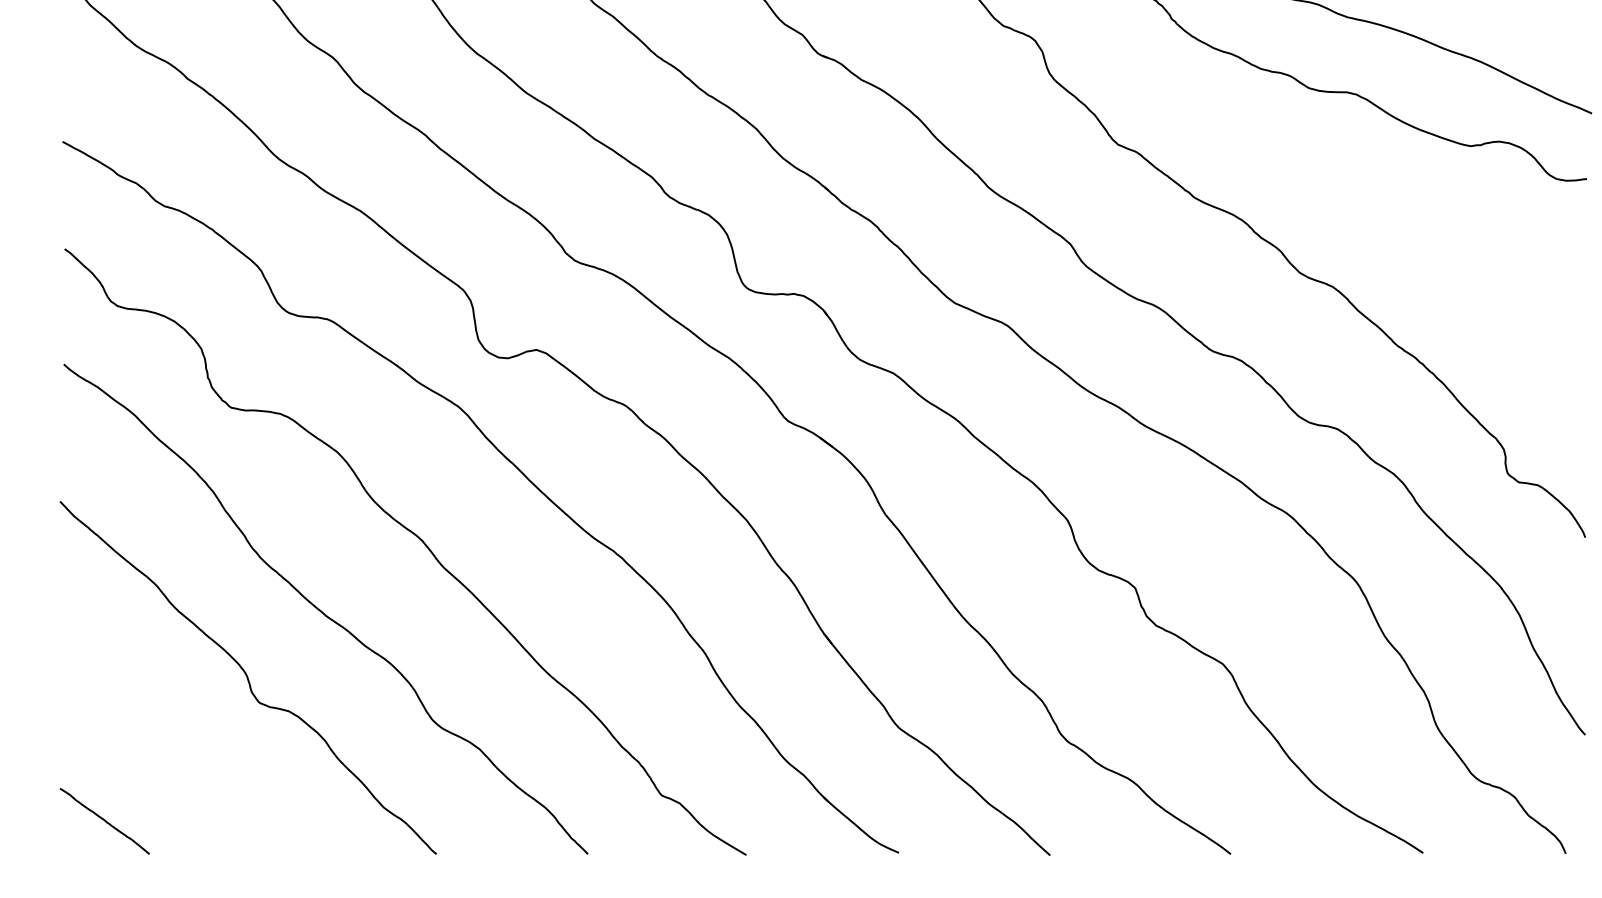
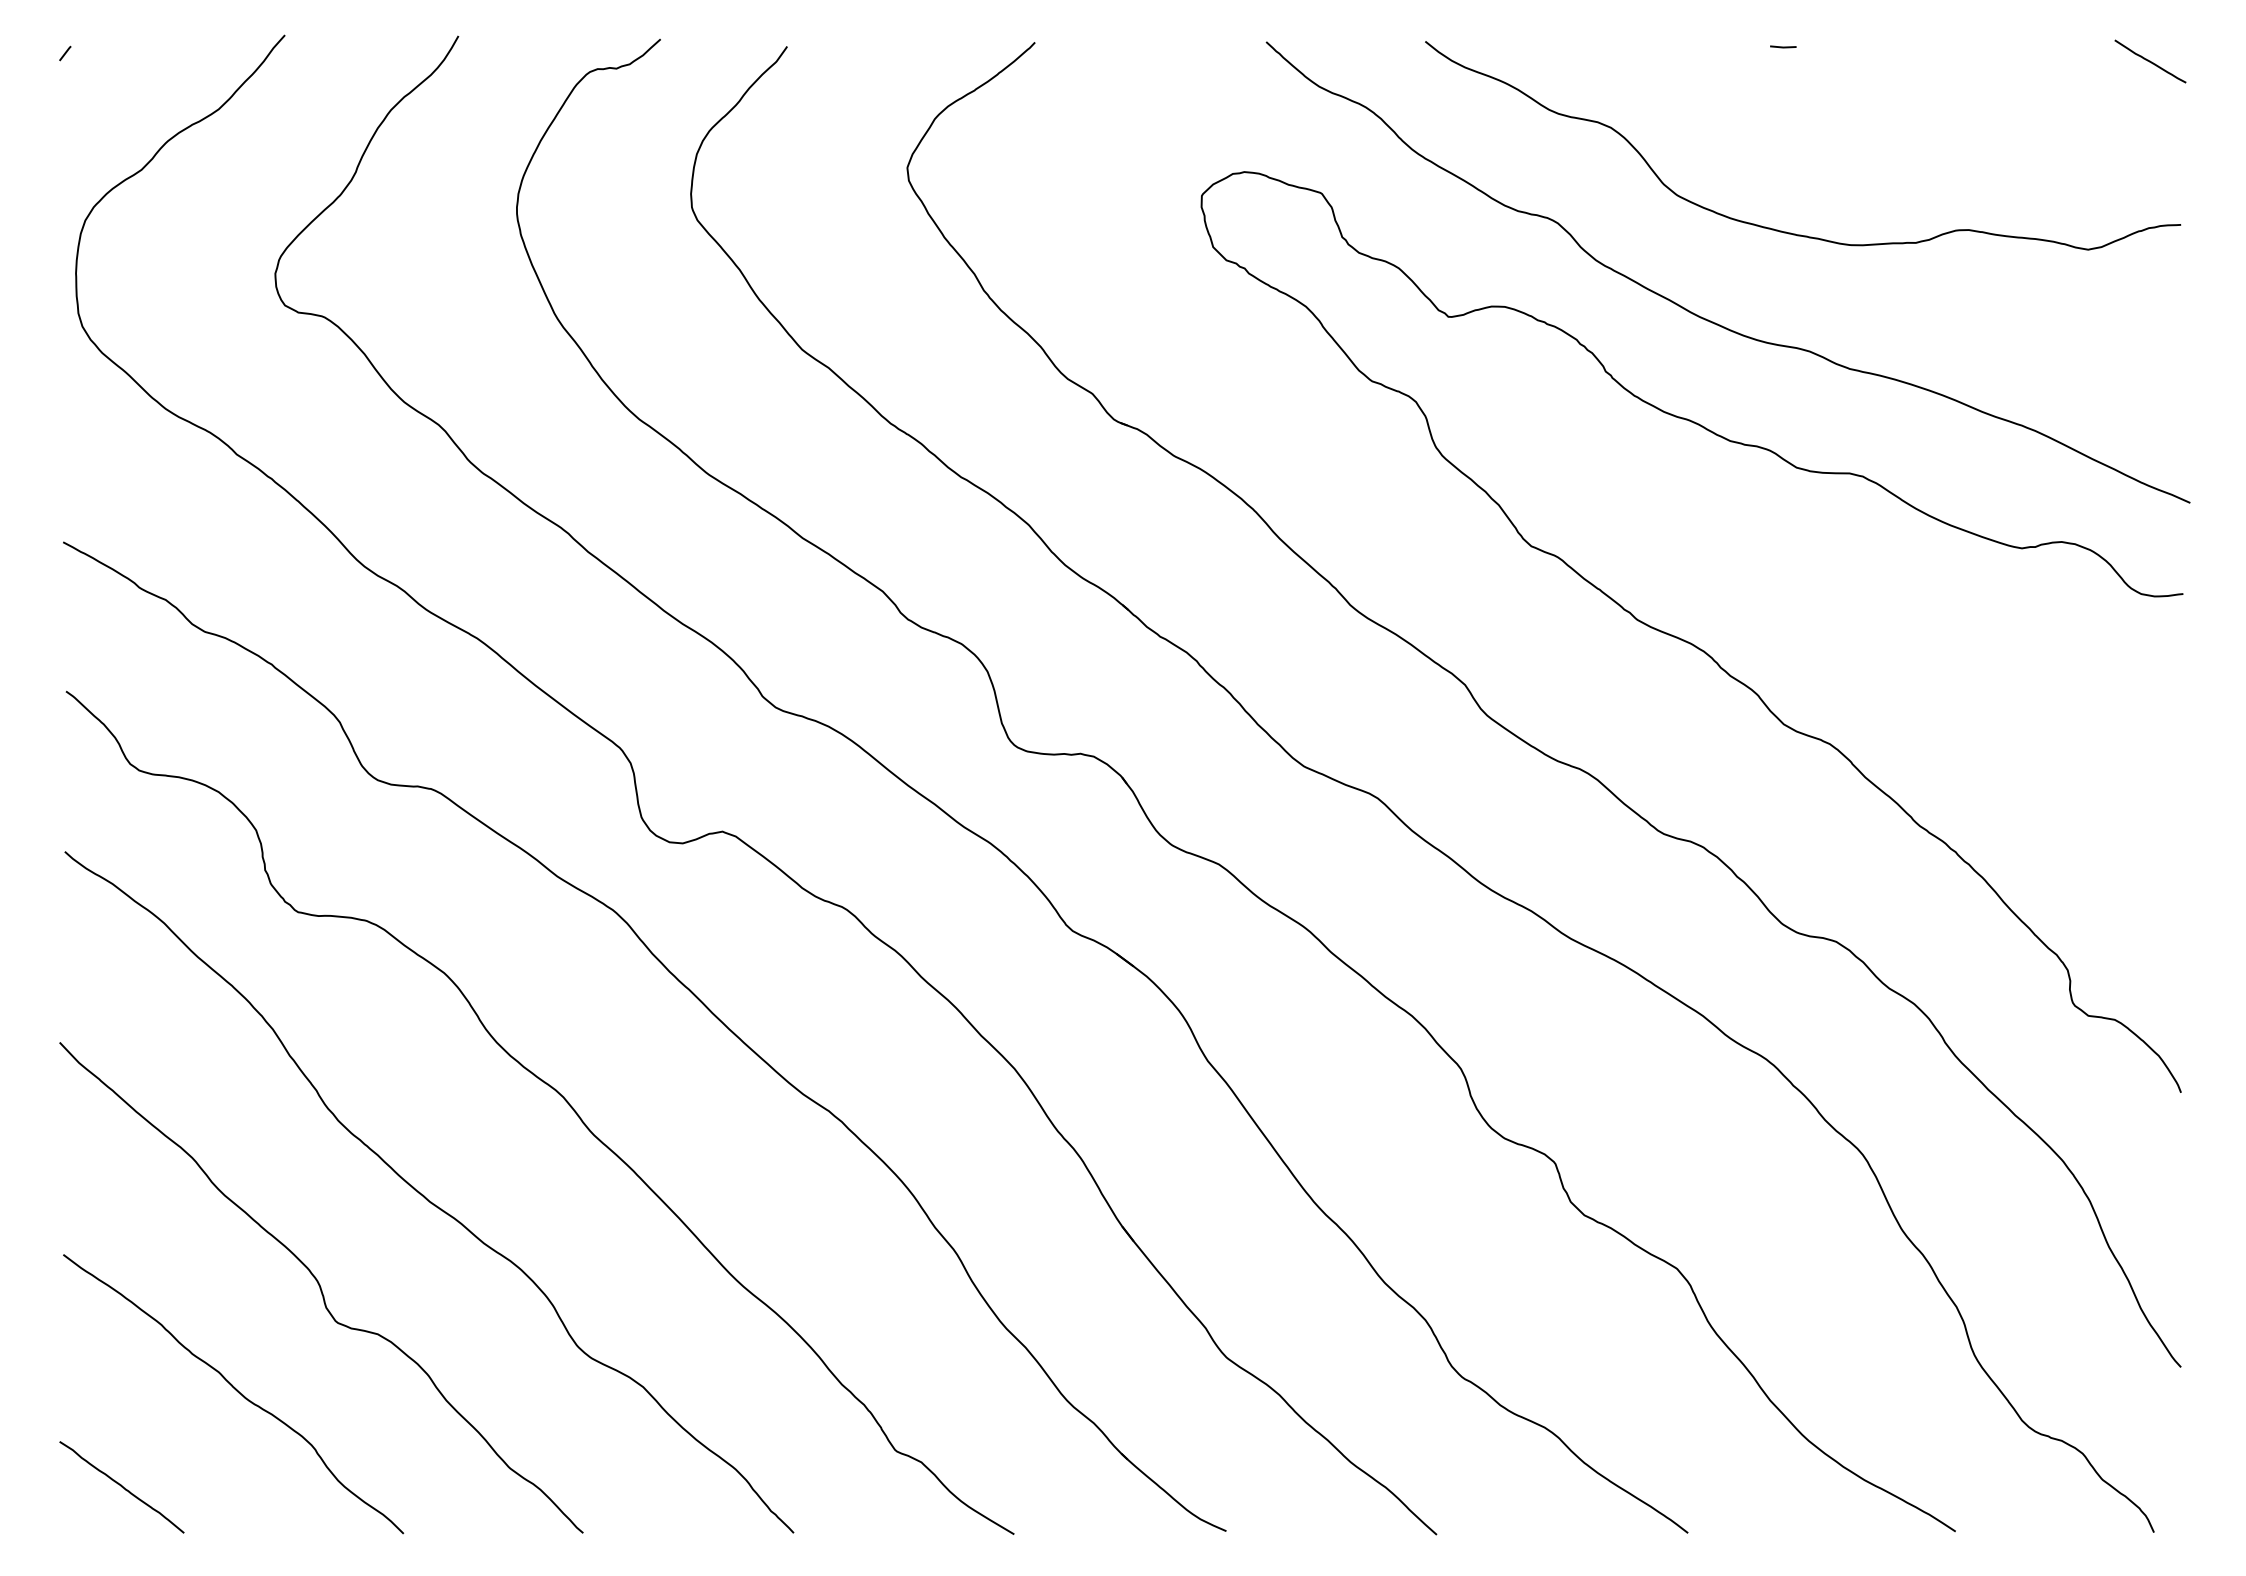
curve: (187, 752) -> (236, 1391), added

